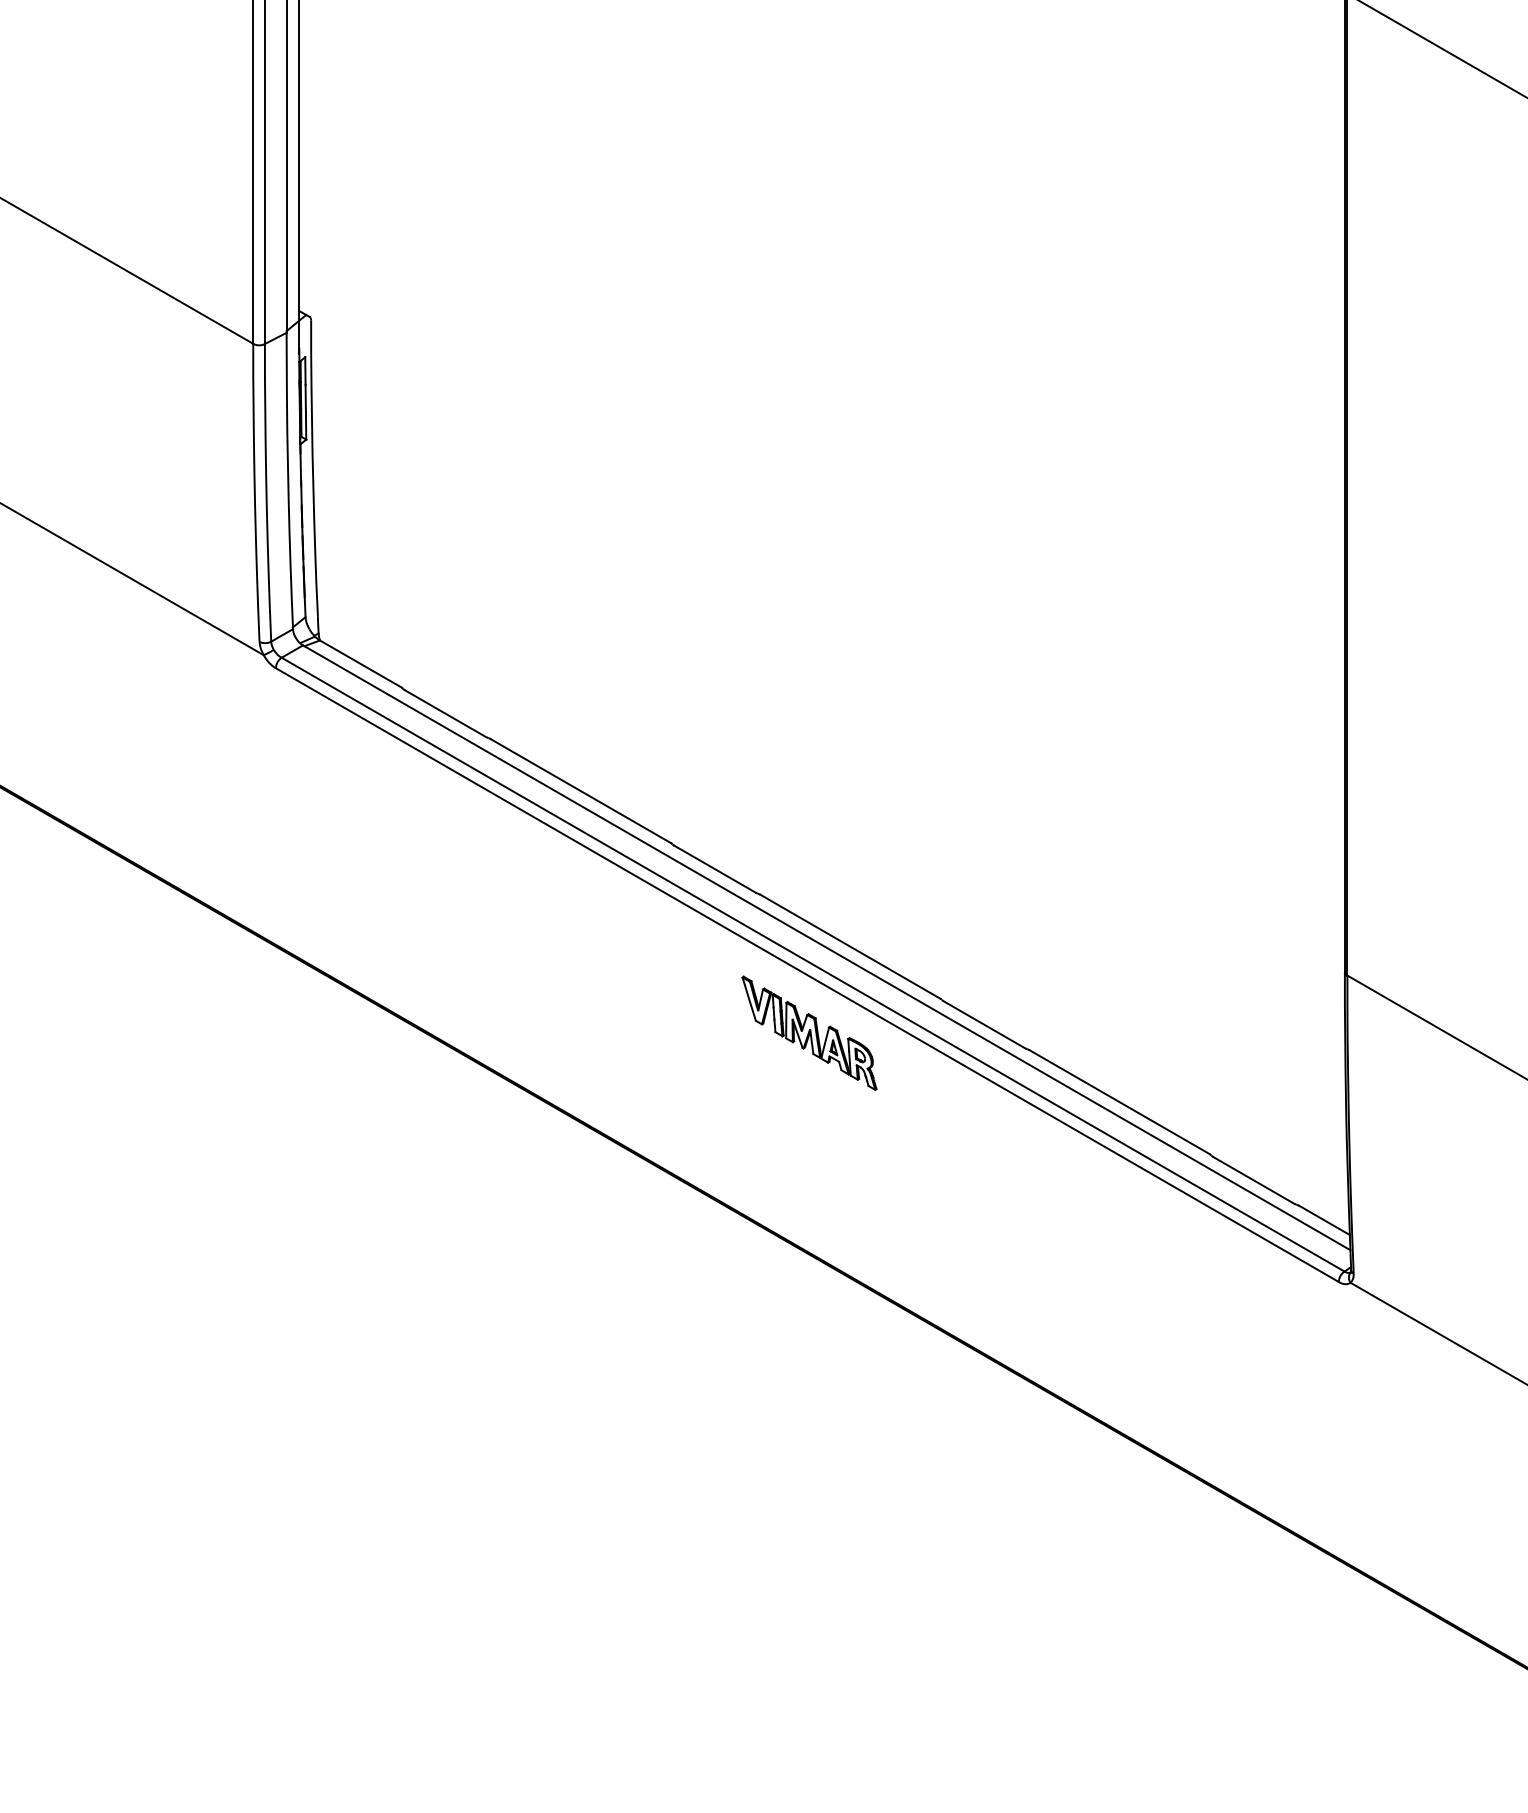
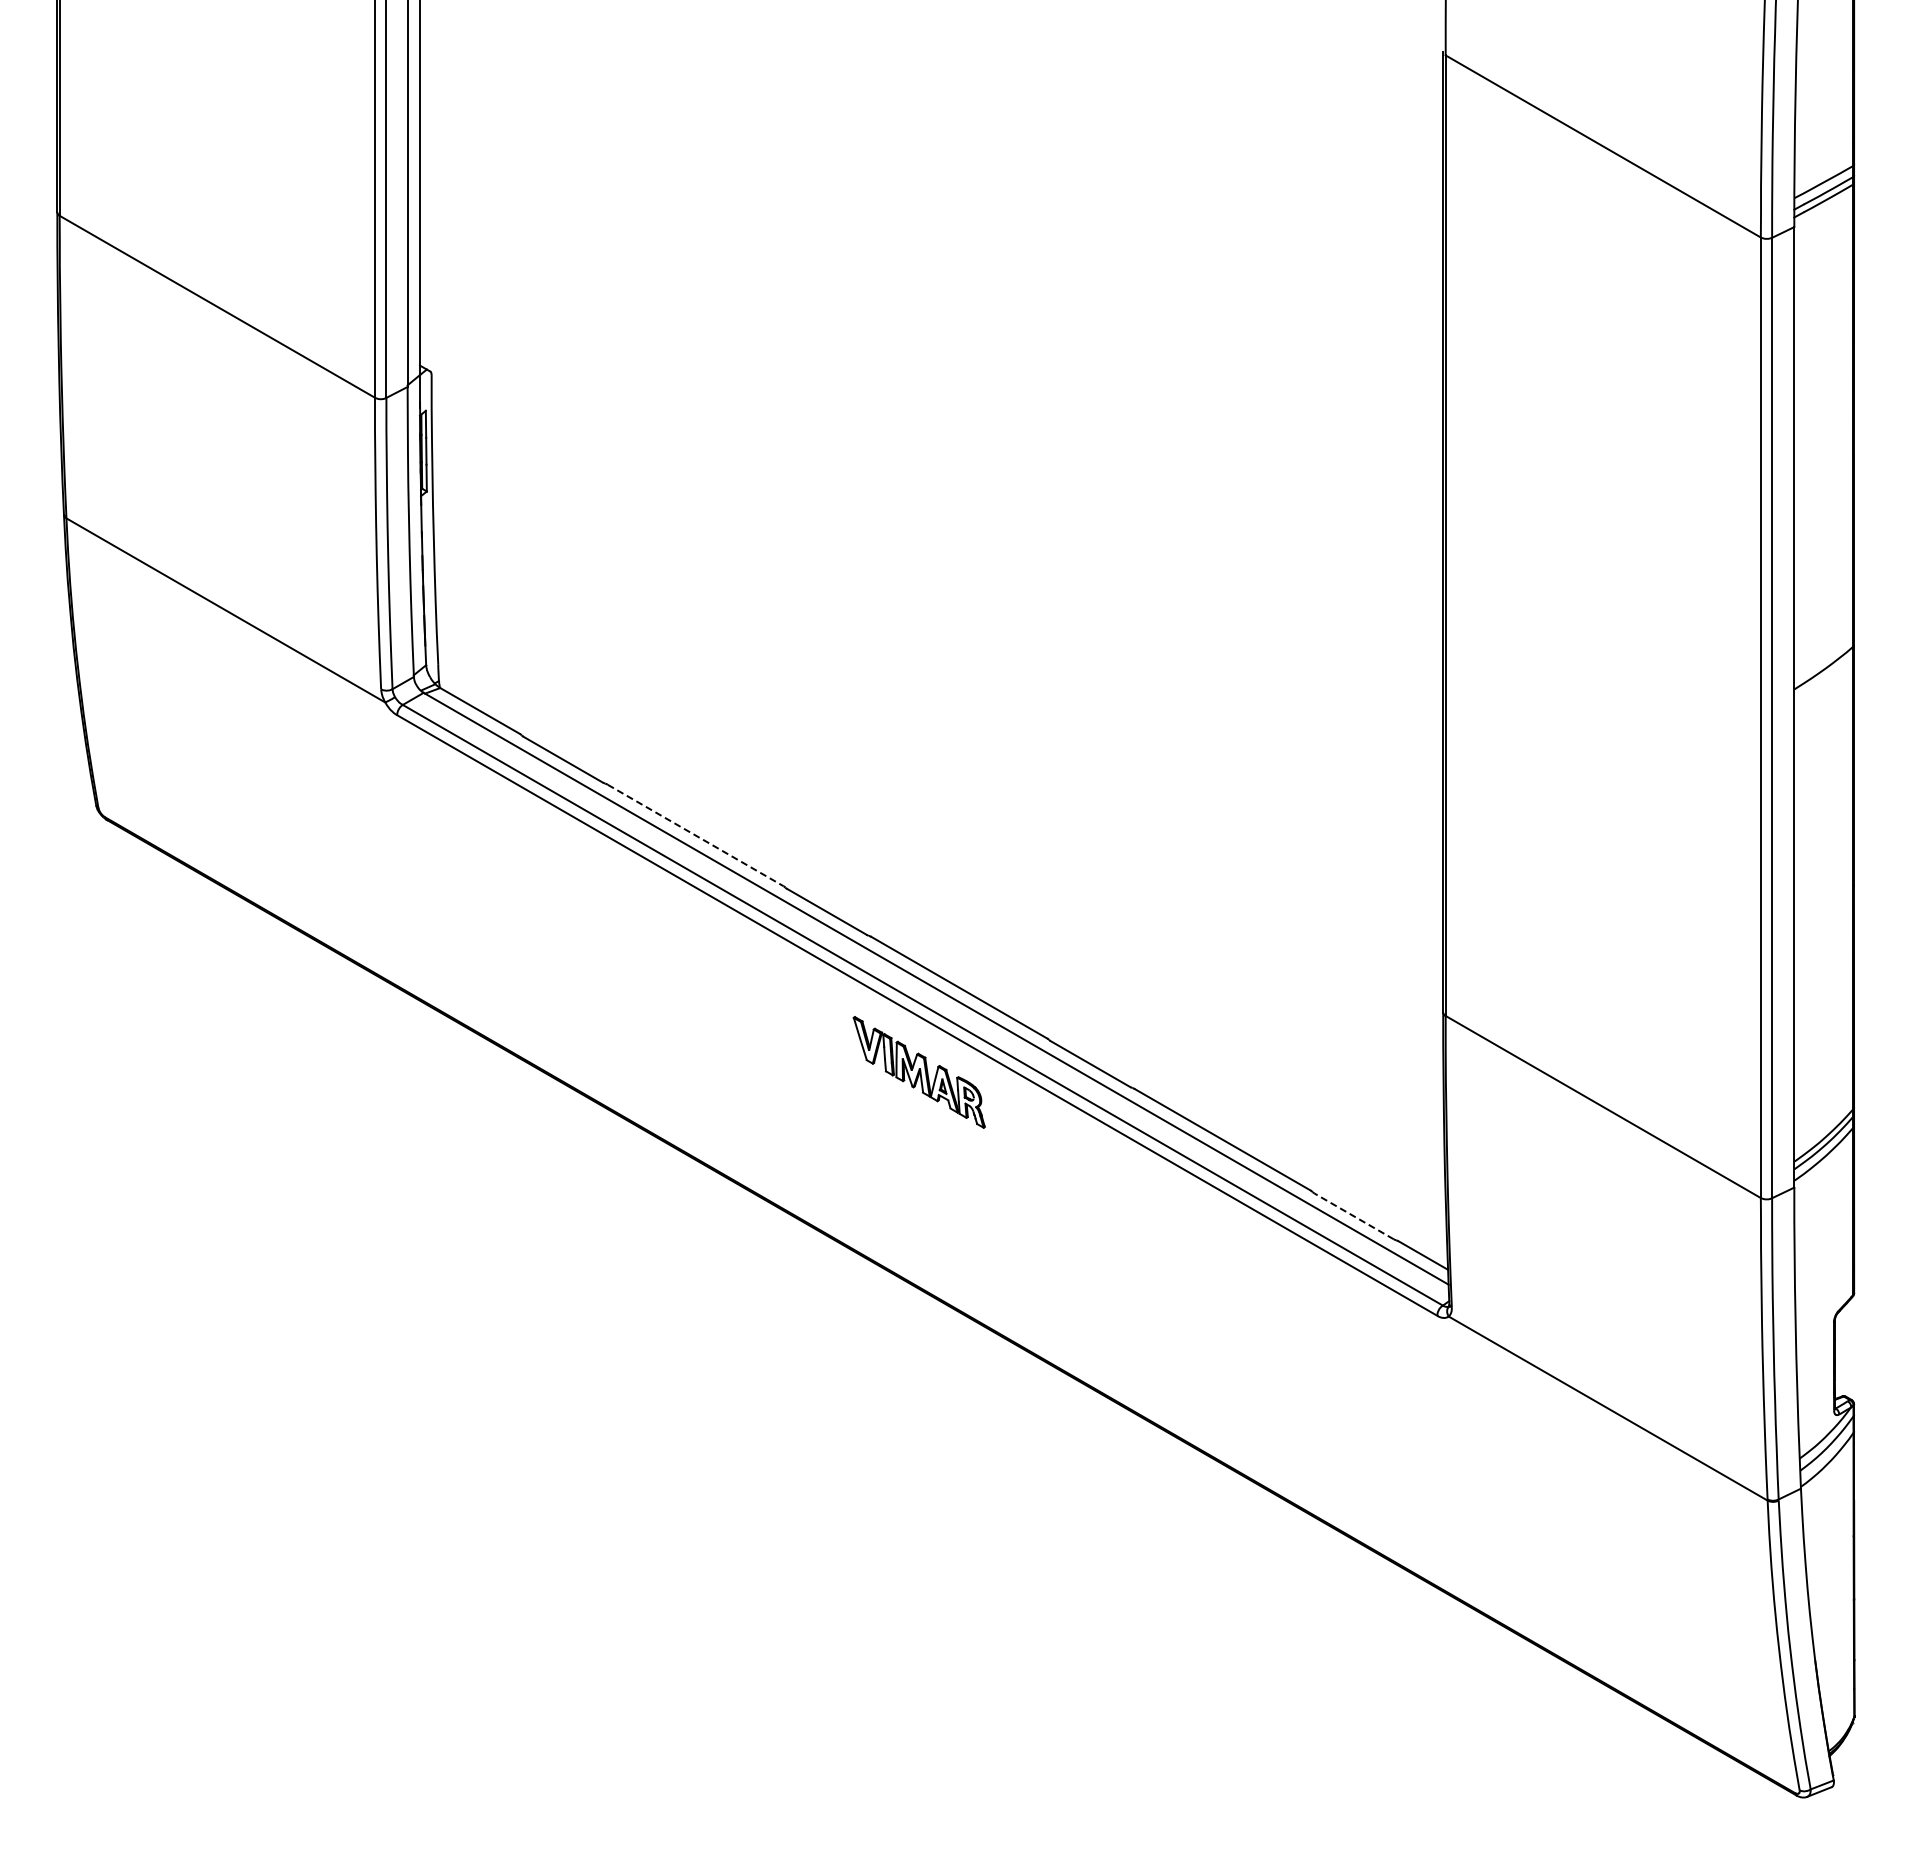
line: (581, 791) -> (696, 835), solid -> dashed
line: (1254, 1180) -> (1354, 1216), solid -> dashed

